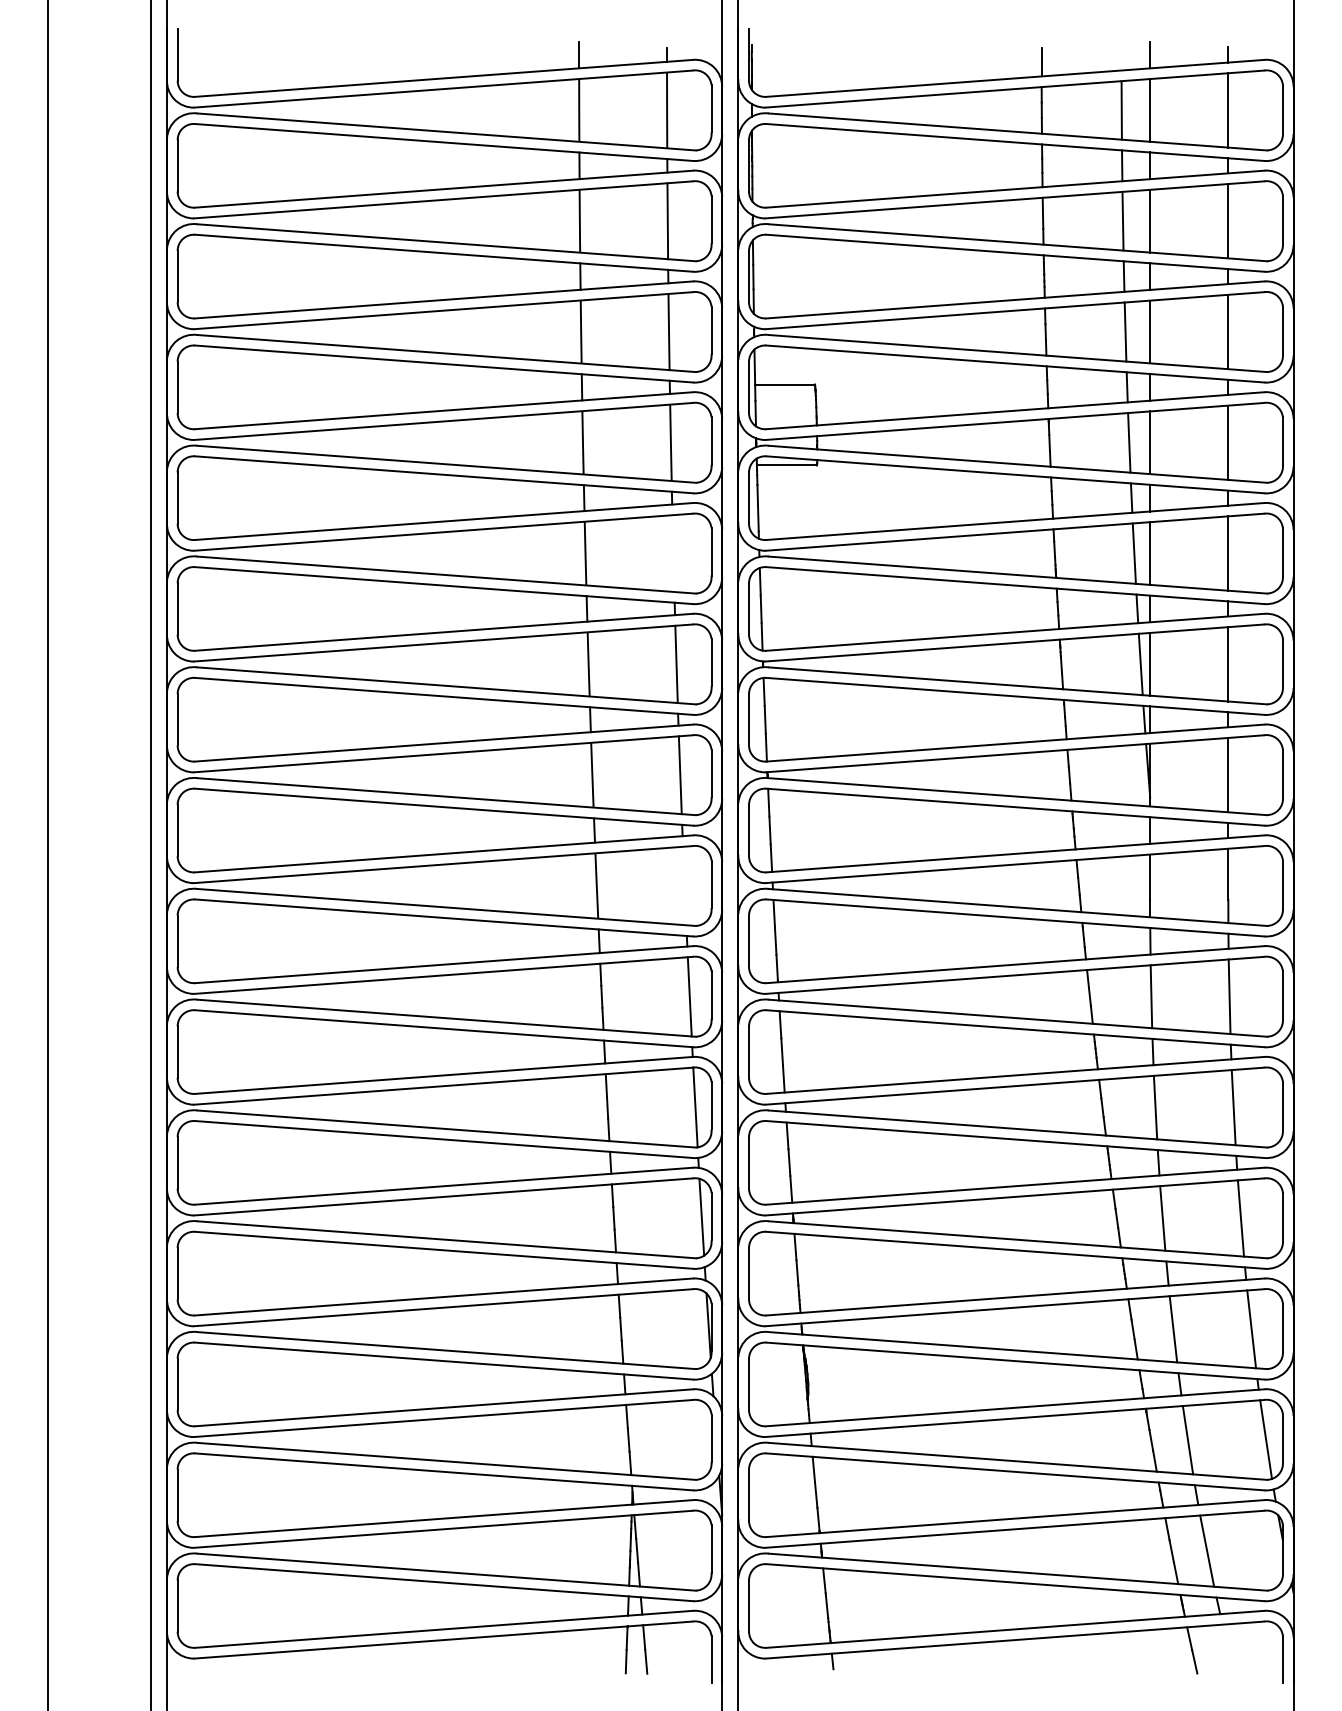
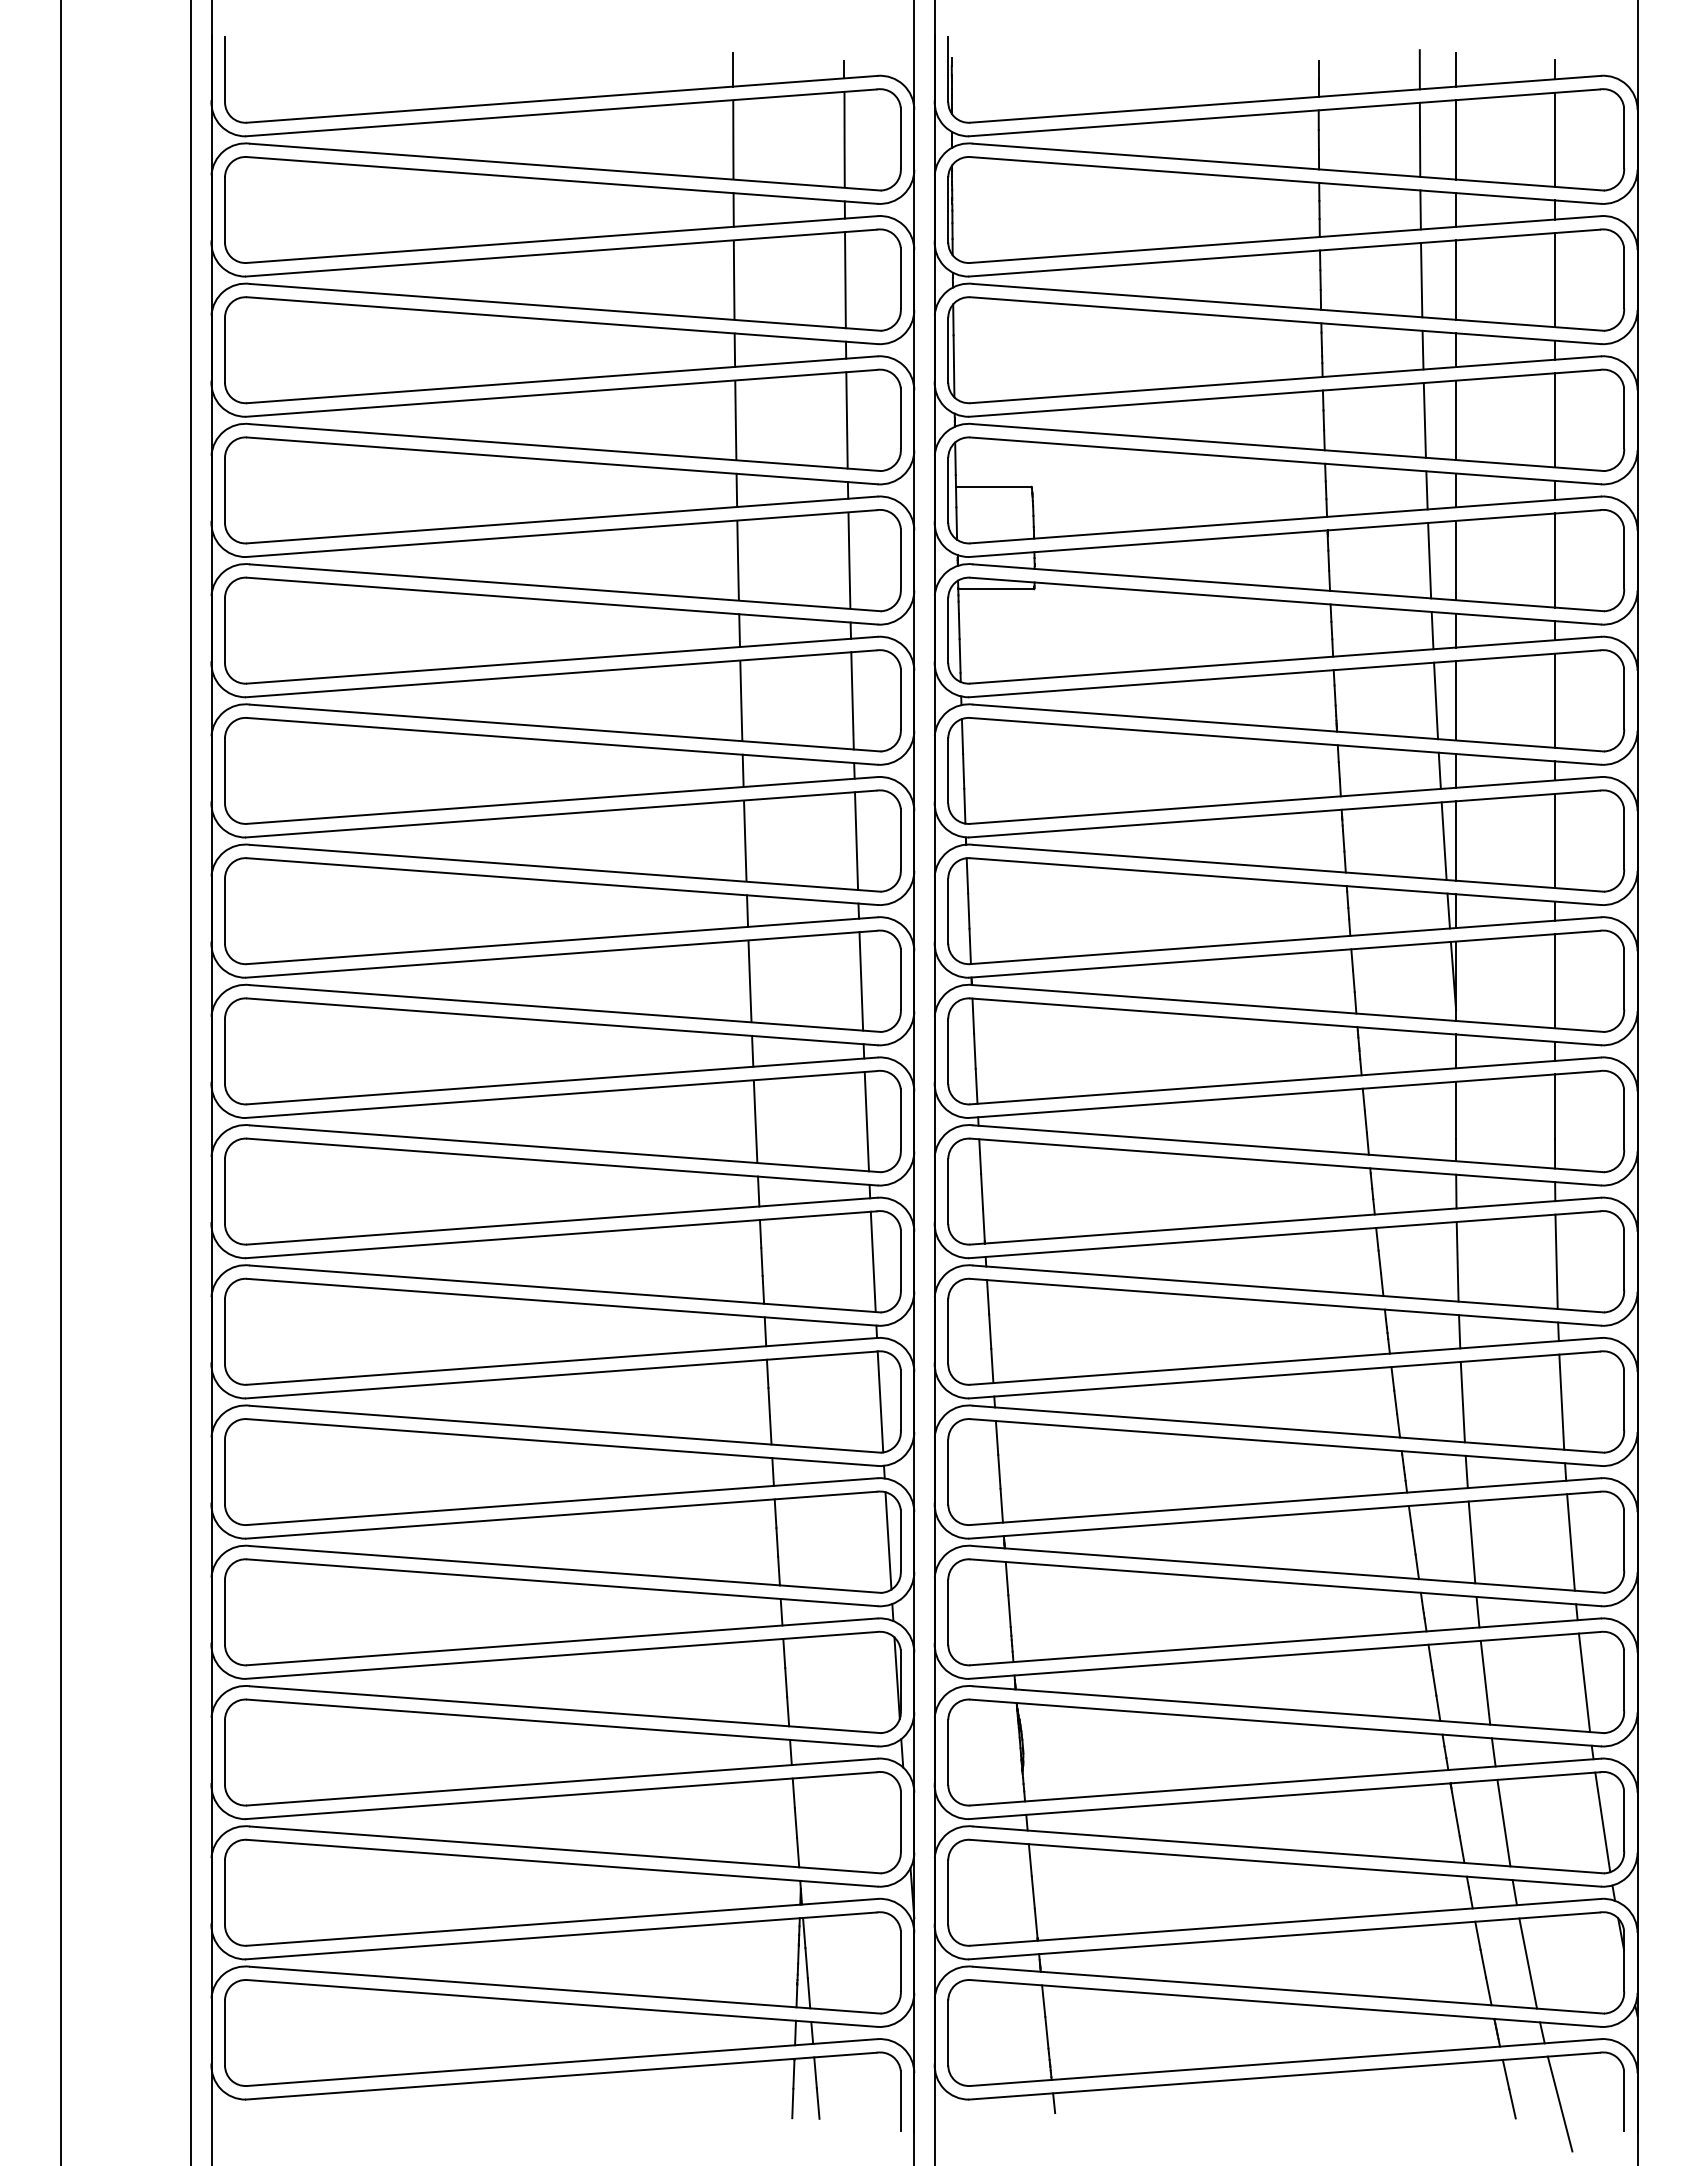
line: (1121, 54) -> (1419, 69), added
line: (673, 553) -> (852, 700), added
line: (684, 885) -> (866, 1121), added
line: (1231, 1661) -> (1559, 2103), added

